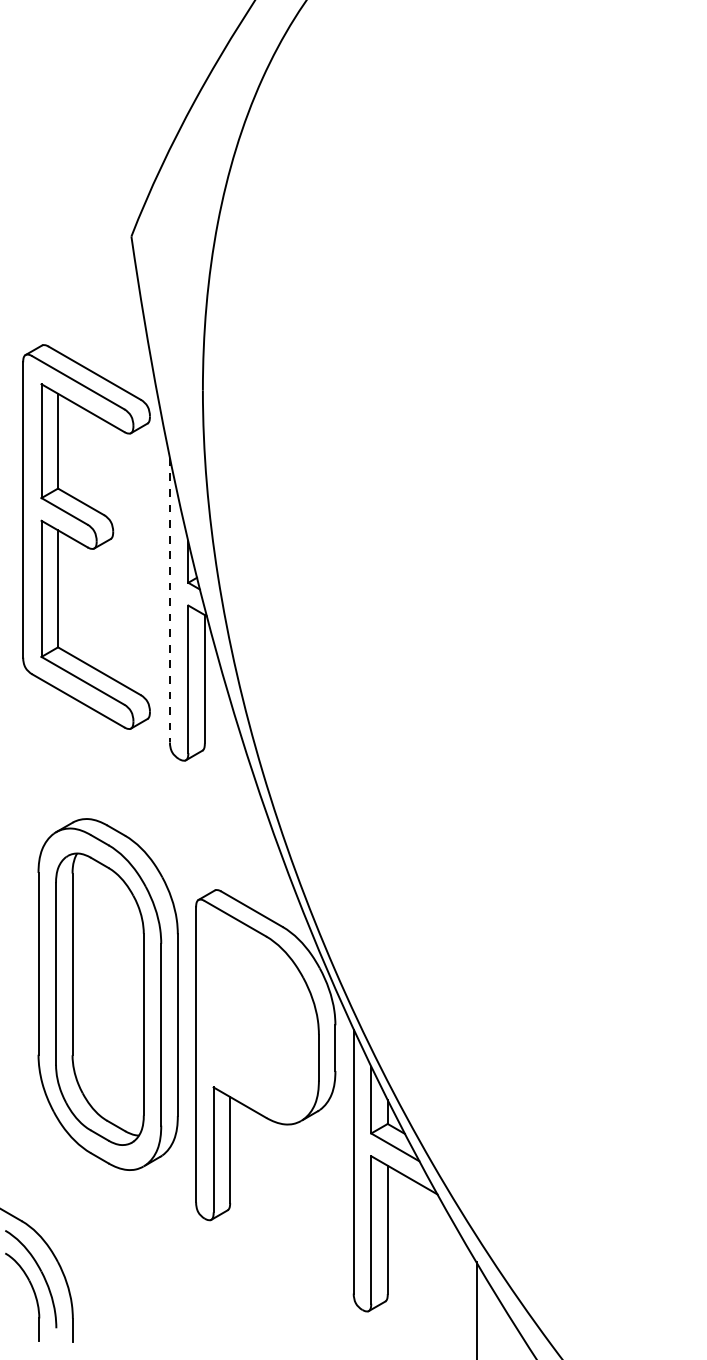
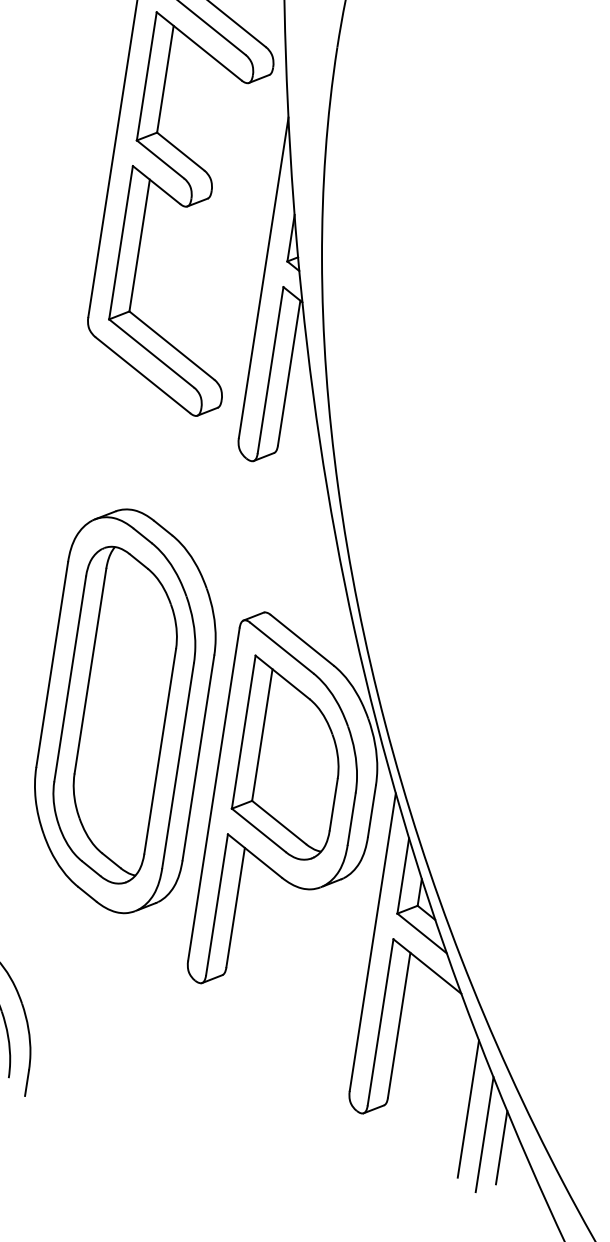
line: (169, 600) -> (263, 278), dashed -> solid
part: (257, 1013) -> (290, 758), added
line: (459, 1293) -> (468, 1109), added
line: (493, 1321) -> (502, 1146), added

